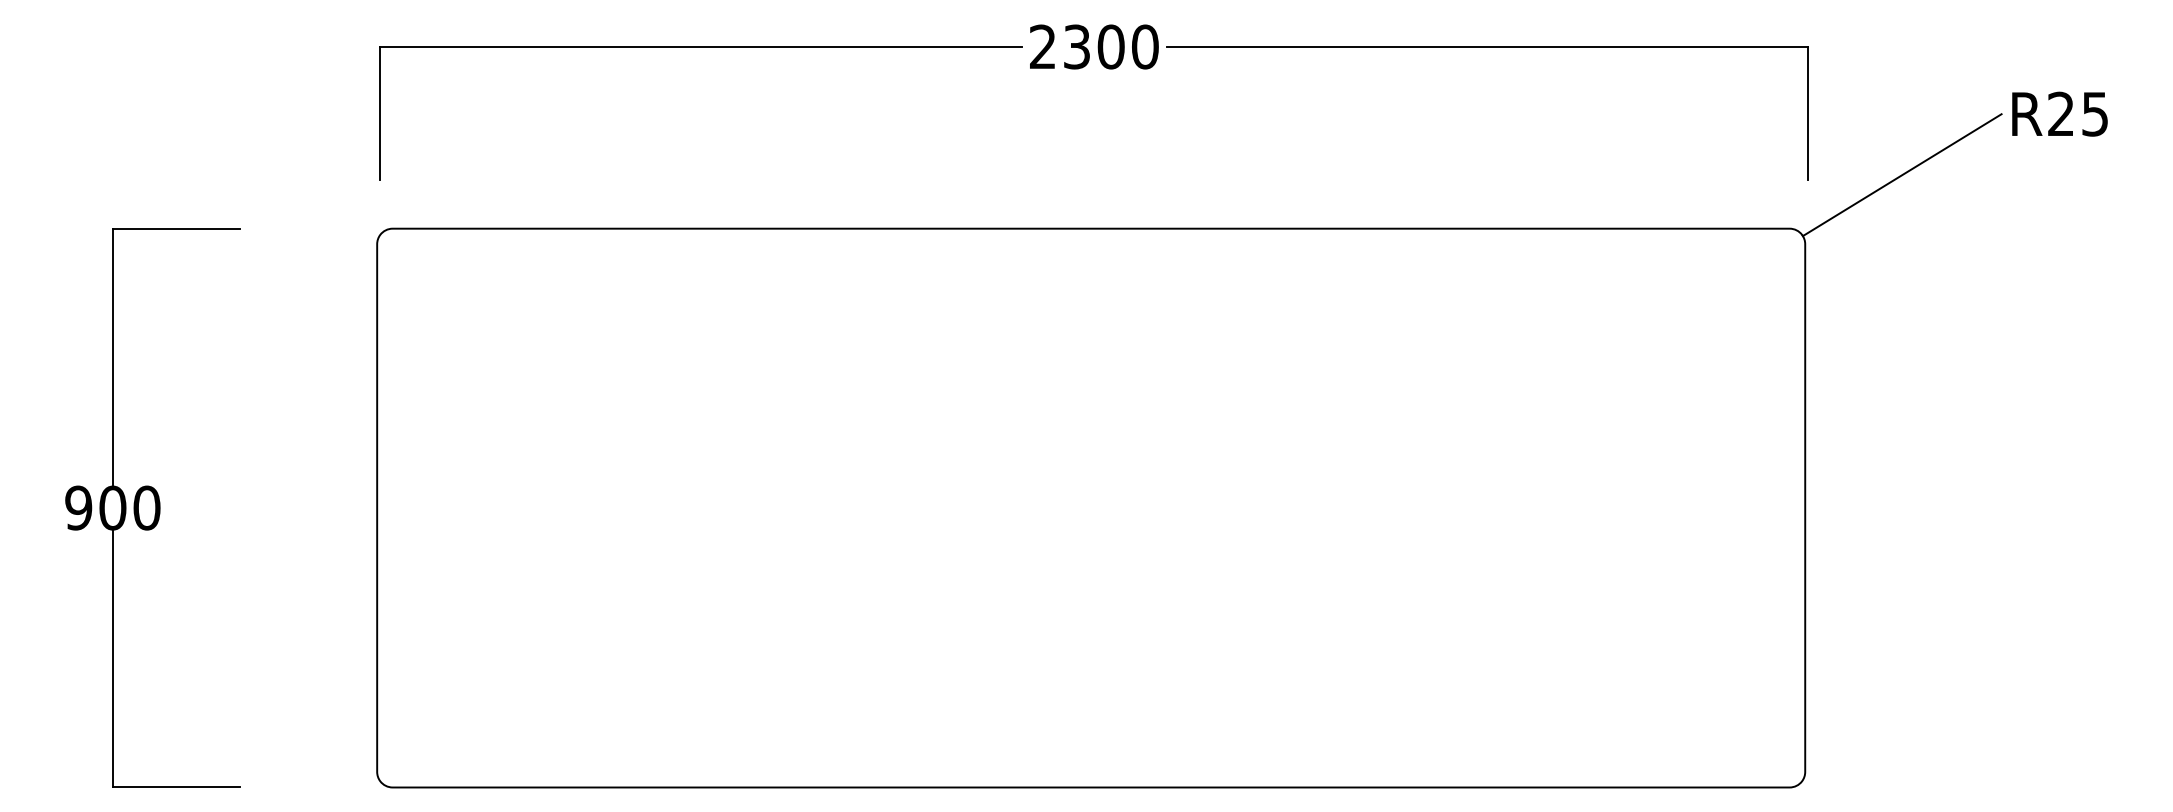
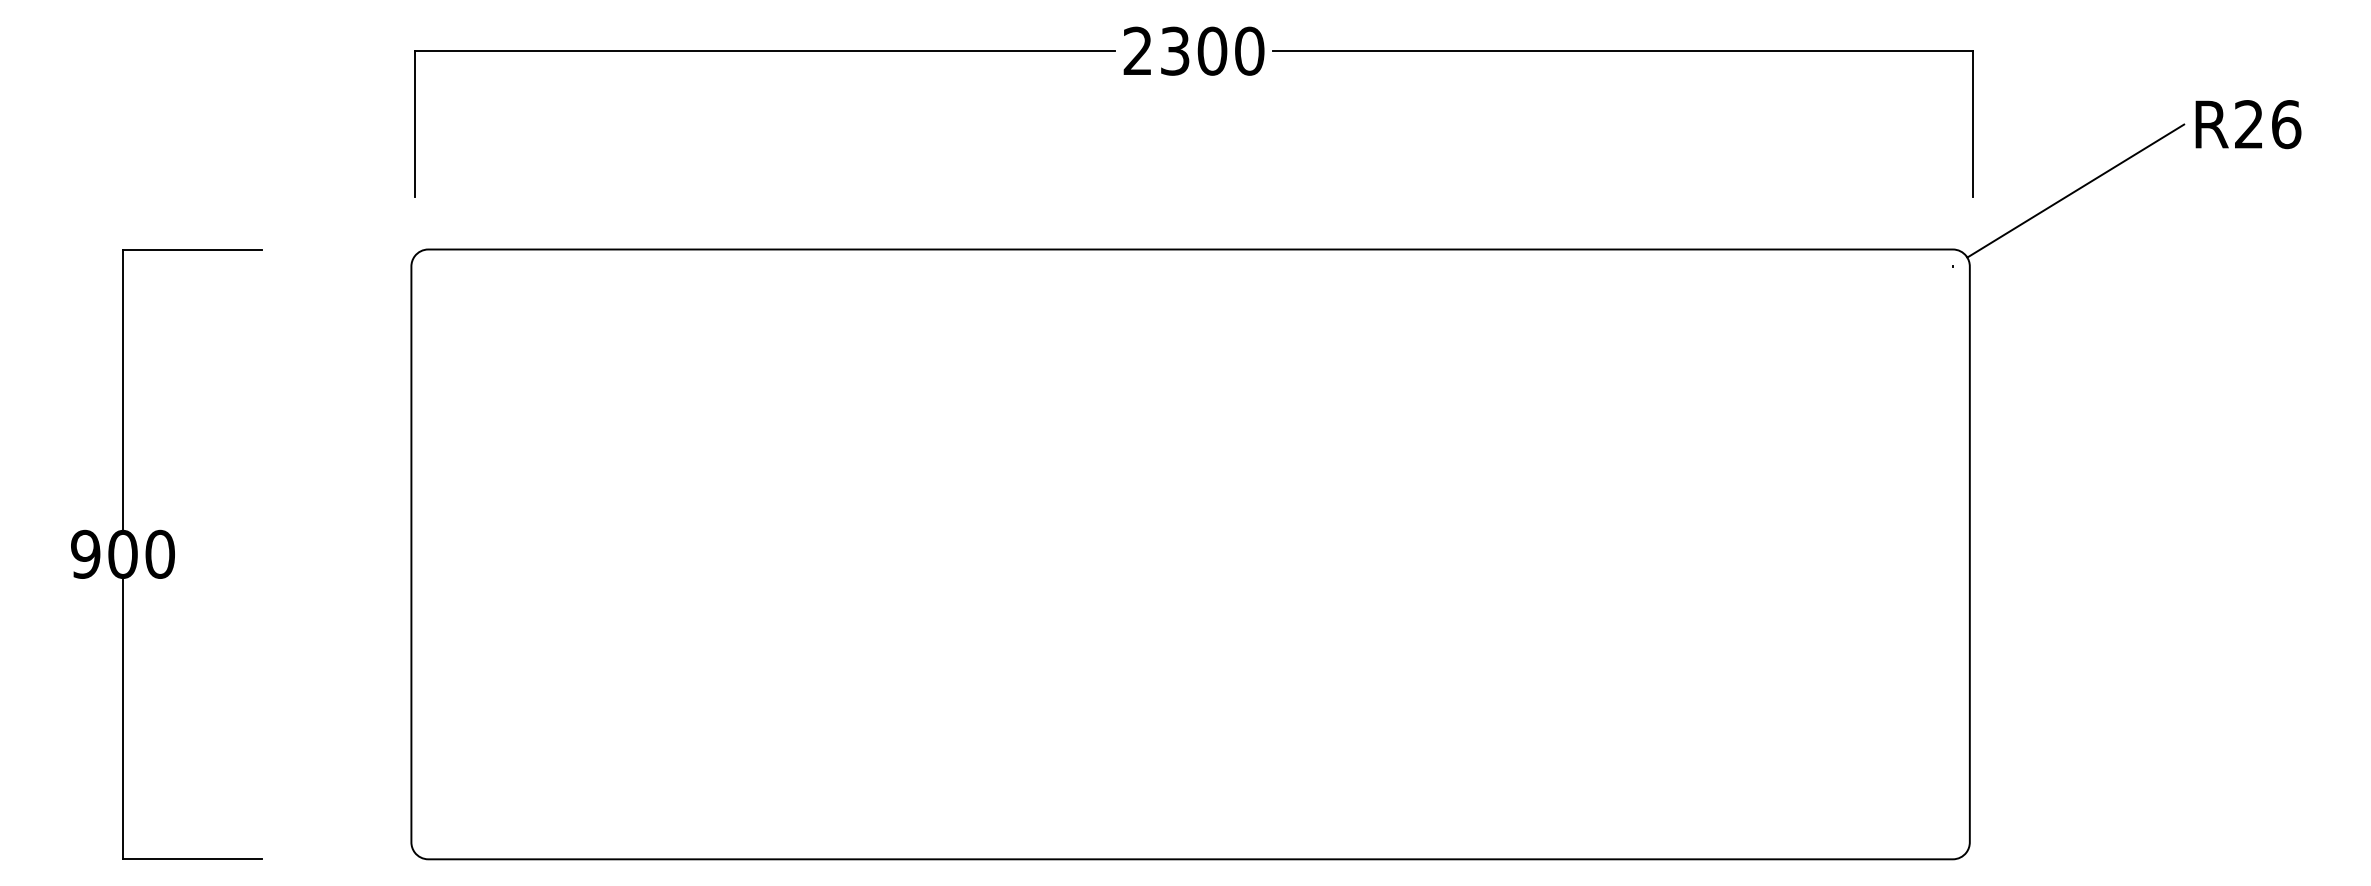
text: (2095, 113) -> (2286, 123), R25 -> R26

